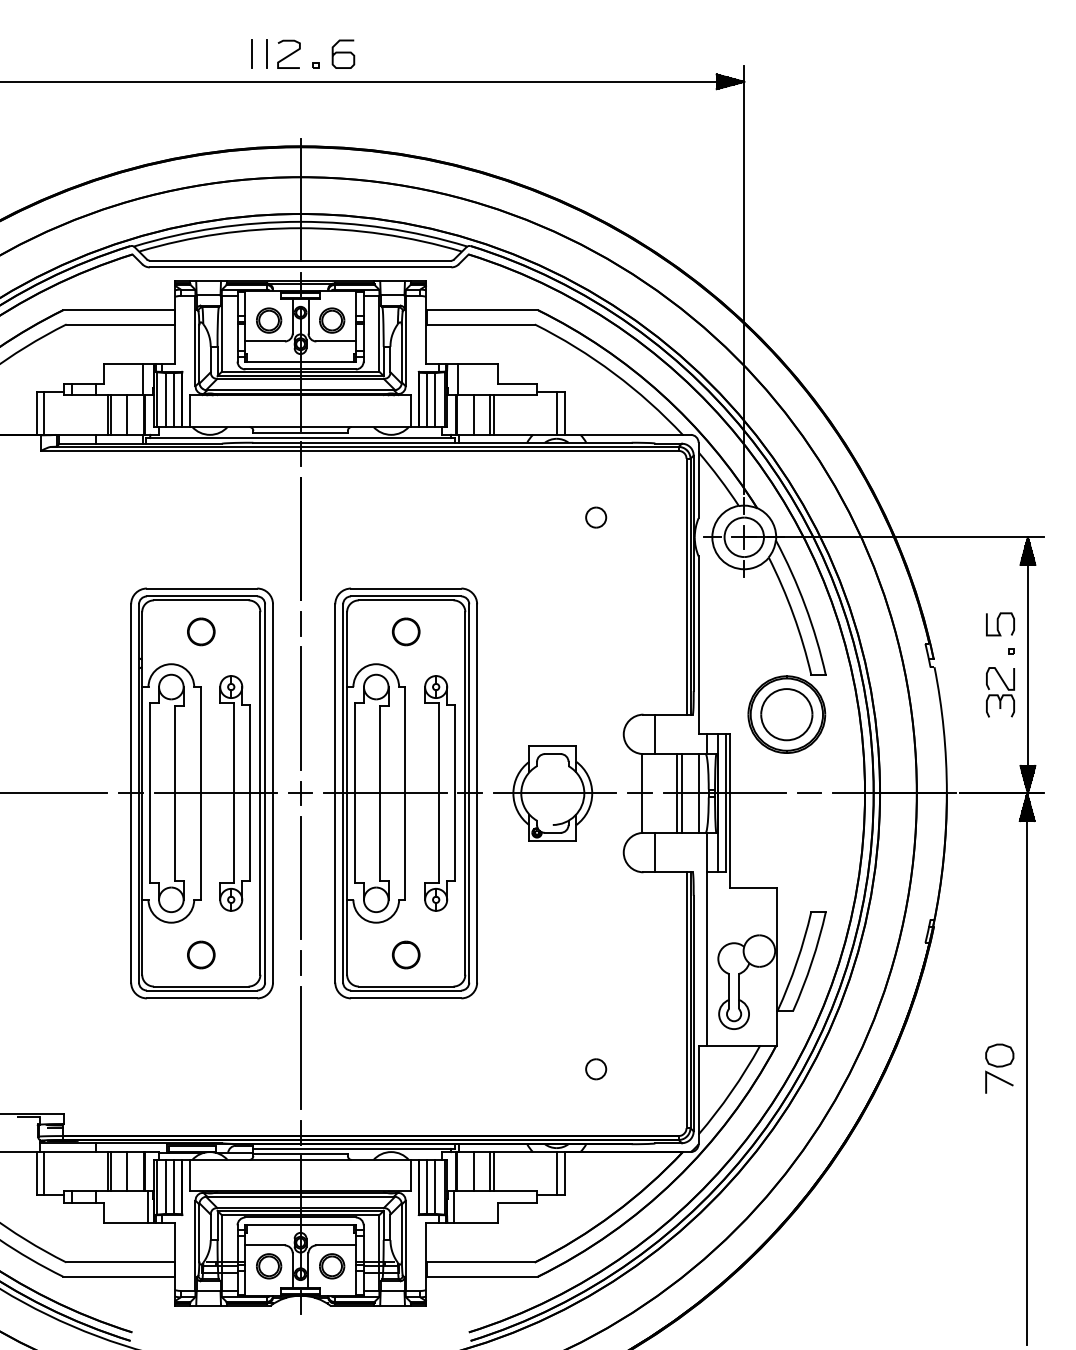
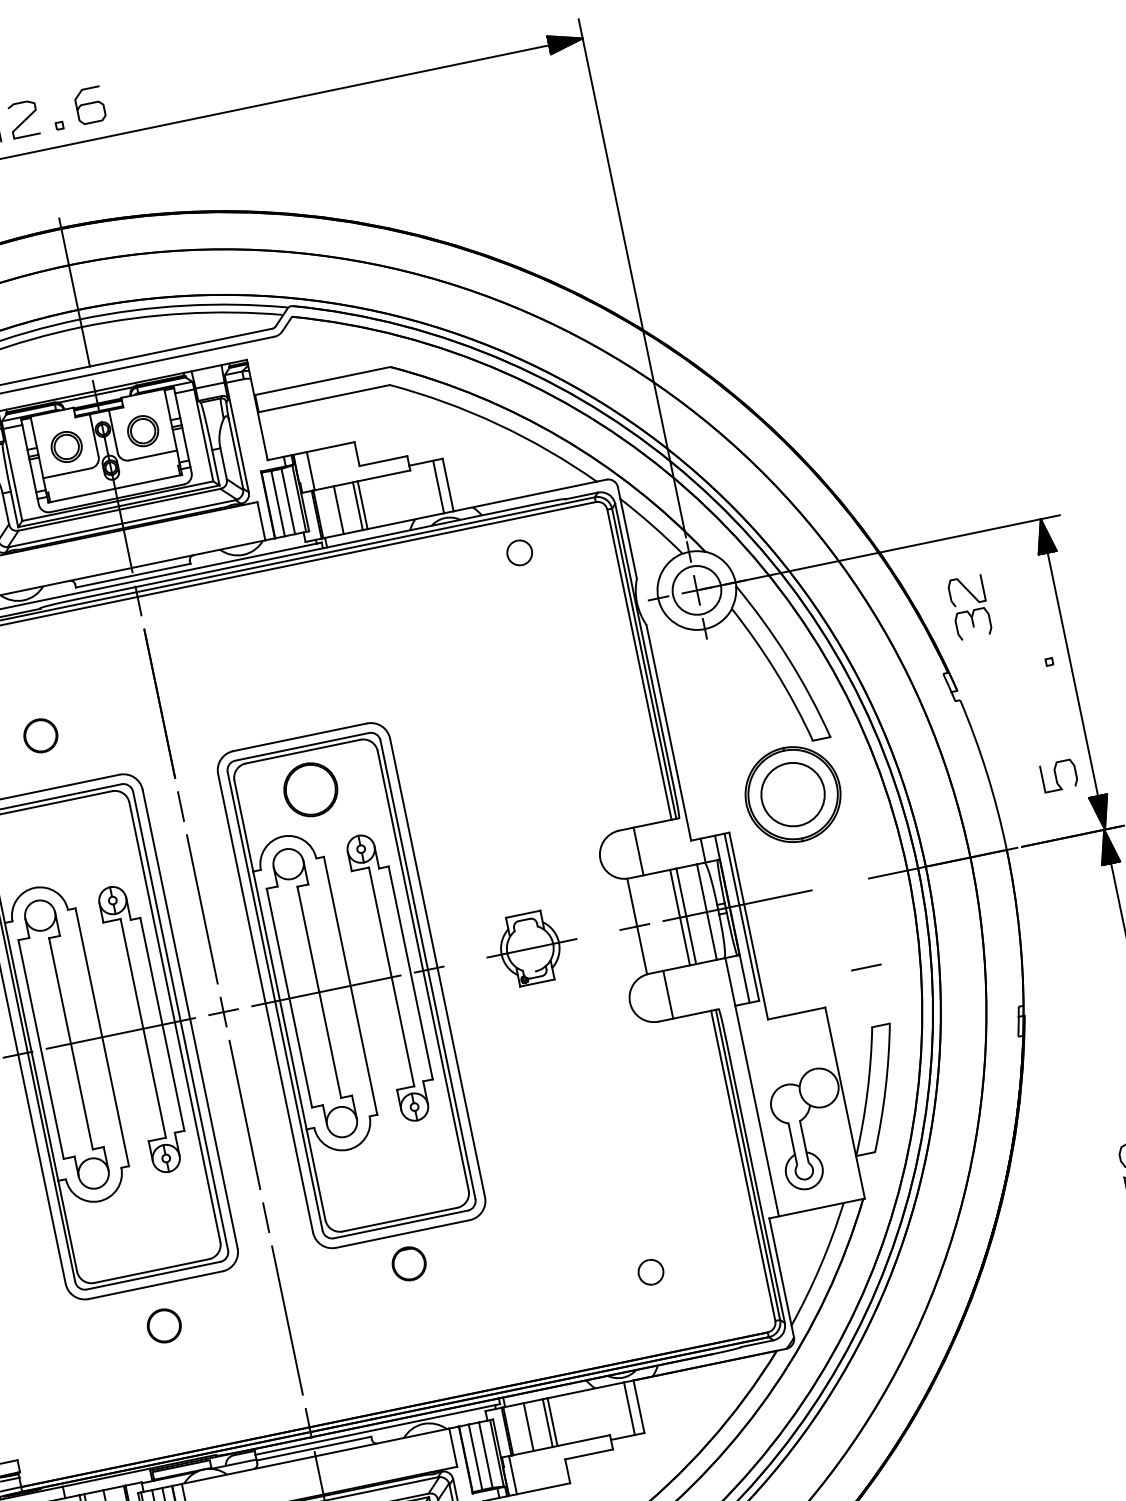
part: (596, 517) -> (520, 552), moved
curve: (998, 624) -> (1056, 776), moved
part: (201, 631) -> (41, 735), moved
part: (406, 631) -> (311, 789), size x1.6
part: (1000, 692) -> (969, 607), moved
line: (809, 792) -> (866, 966), moved
part: (554, 793) -> (531, 948), size x0.6
part: (201, 954) -> (164, 1325), moved
part: (406, 954) -> (409, 1263), moved

